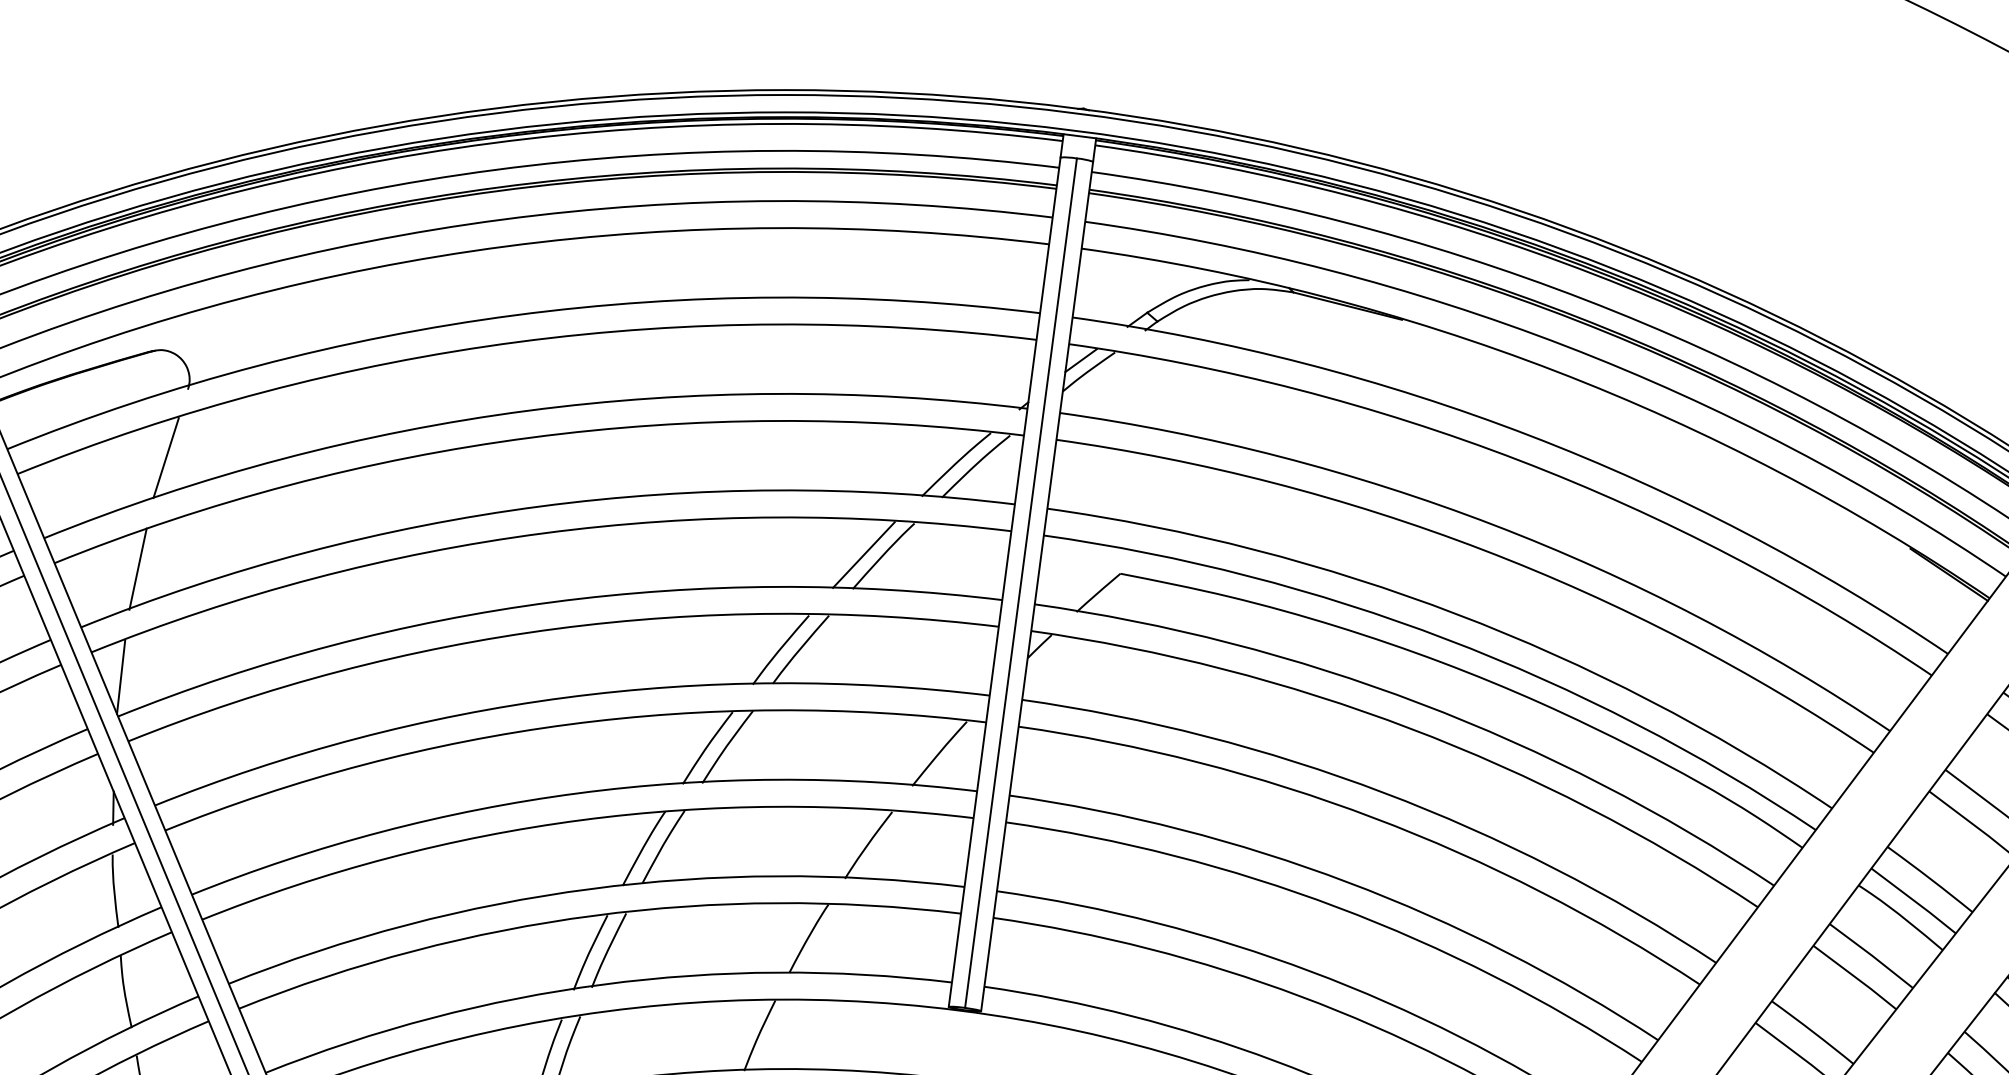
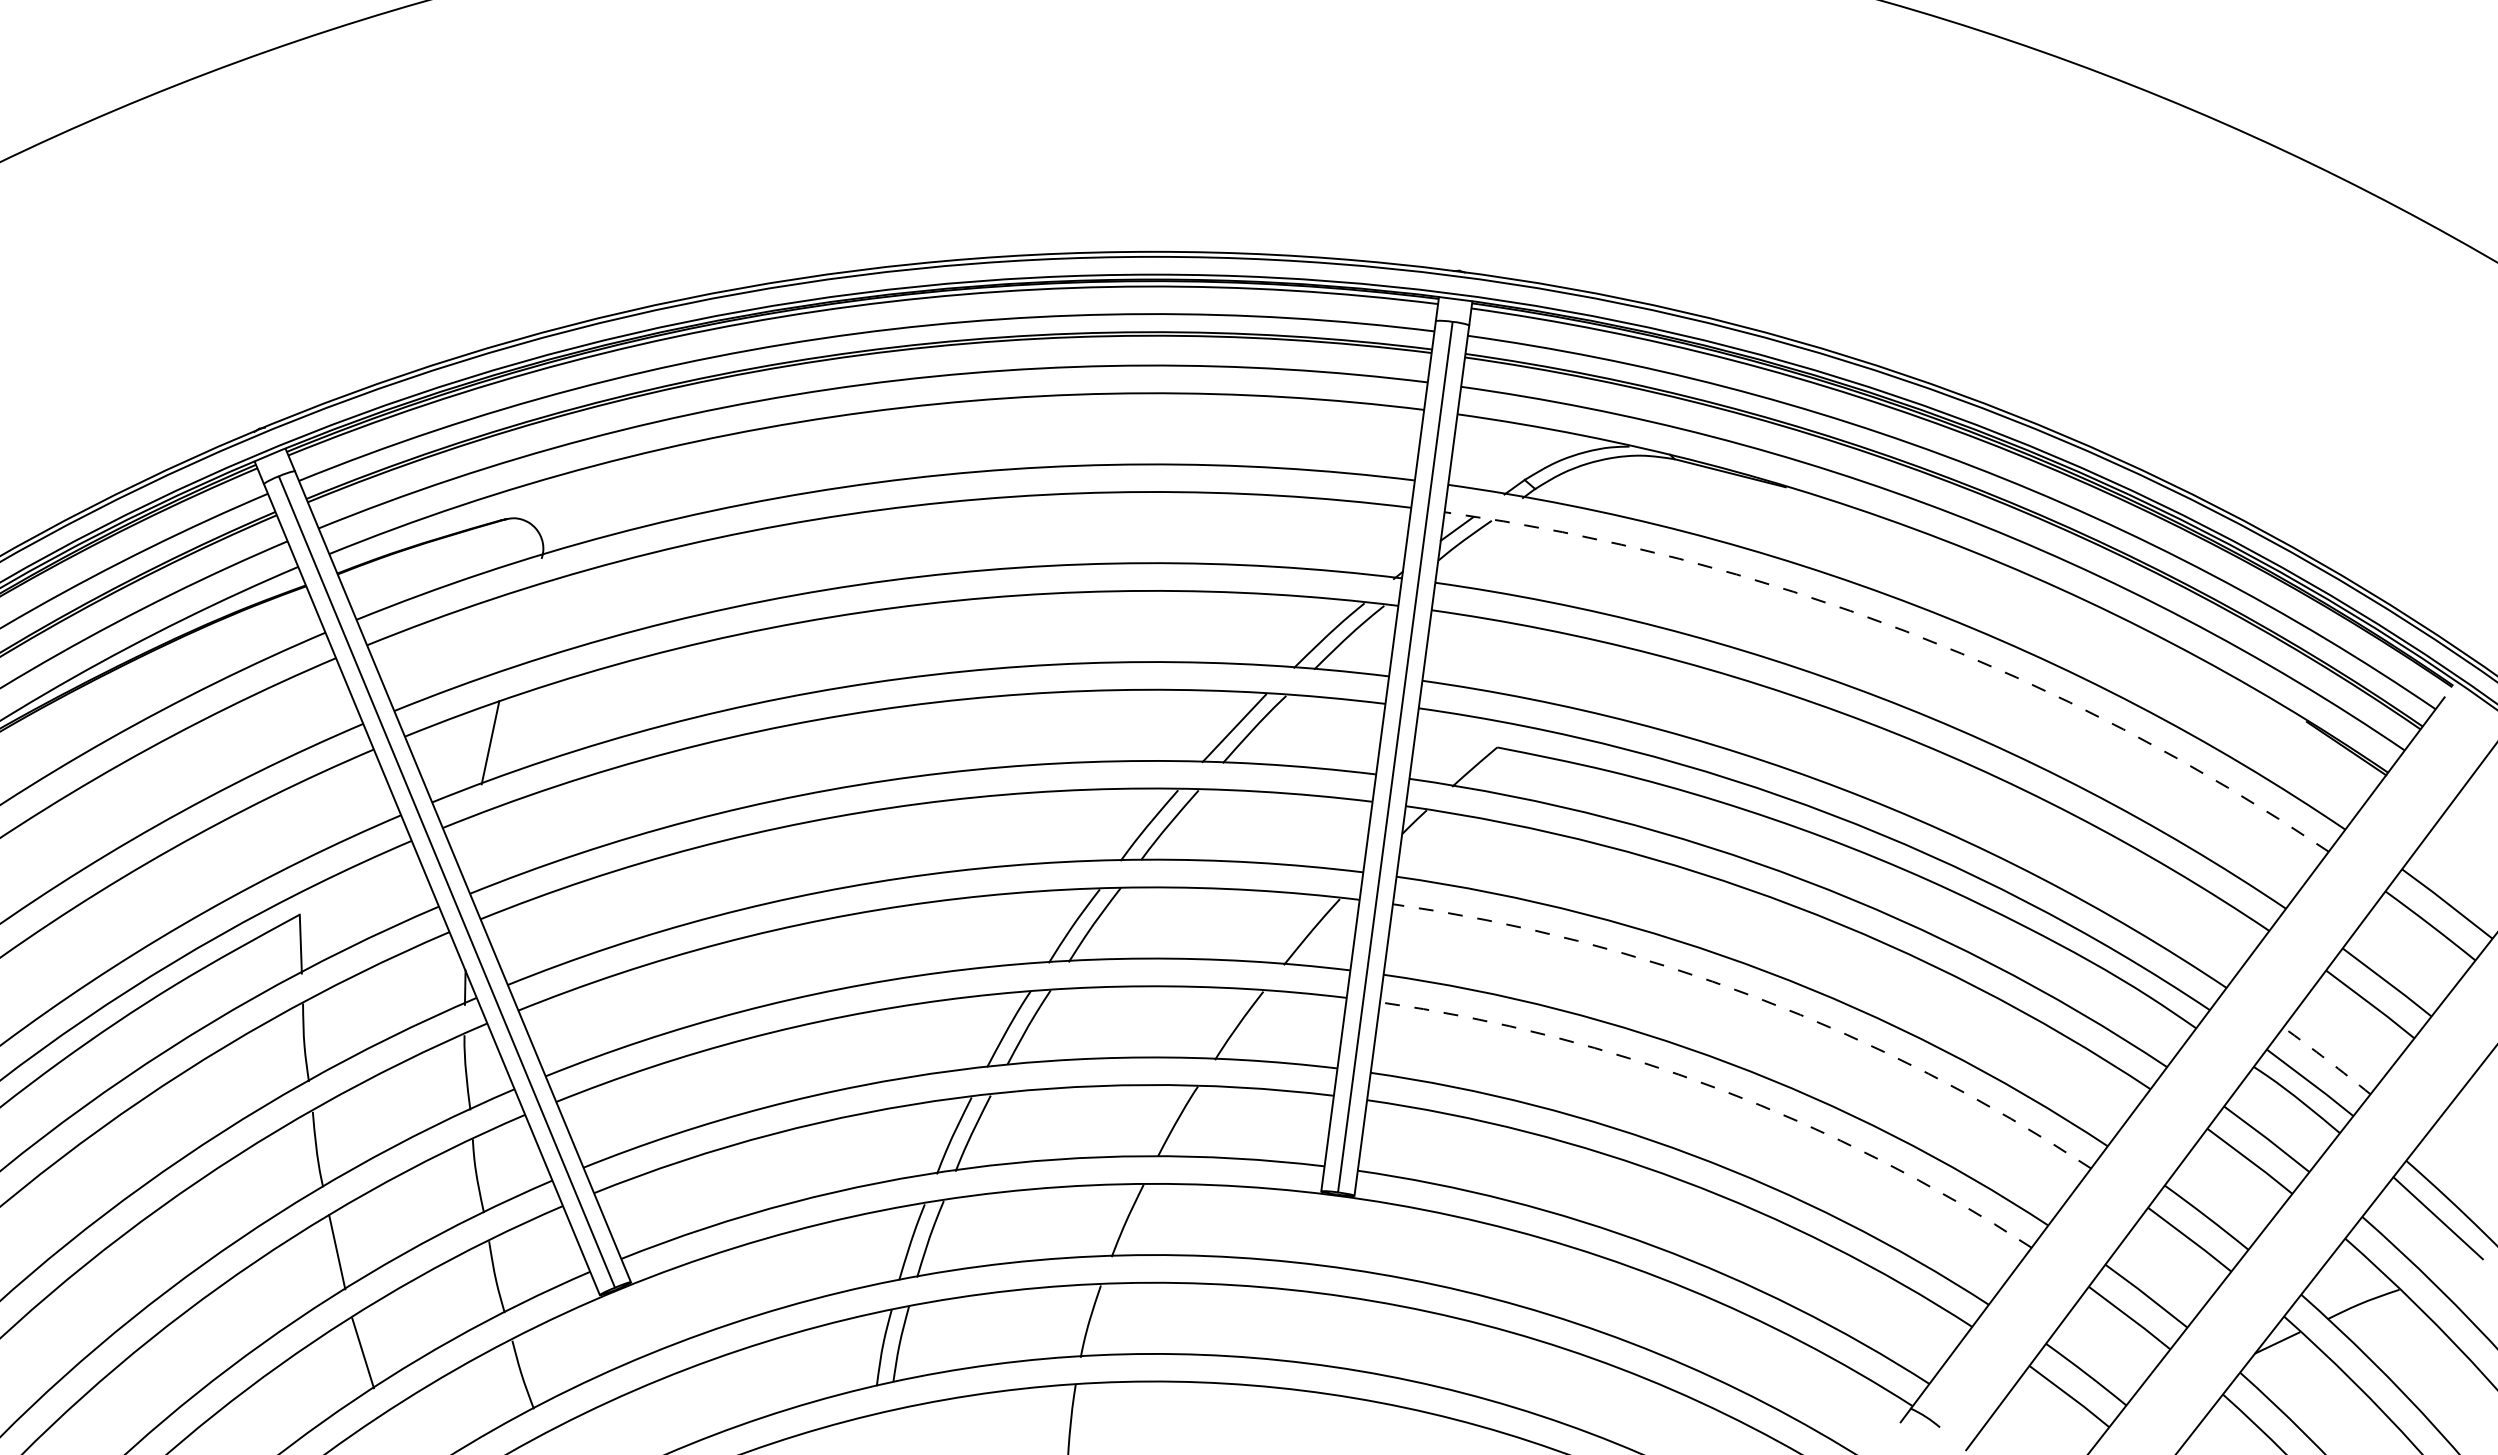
line: (166, 457) -> (519, 628), removed
arc: (1519, 460) -> (1906, 631), solid -> dashed
line: (120, 677) -> (472, 853), removed
arc: (1373, 817) -> (1756, 997), solid -> dashed
arc: (1930, 879) -> (2327, 1060), solid -> dashed
arc: (1337, 907) -> (1719, 1089), solid -> dashed

